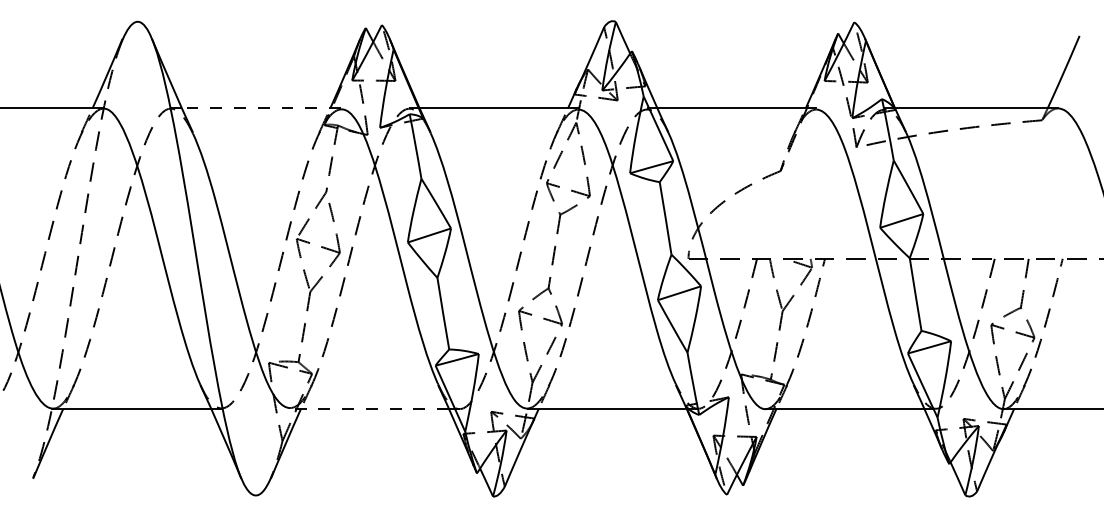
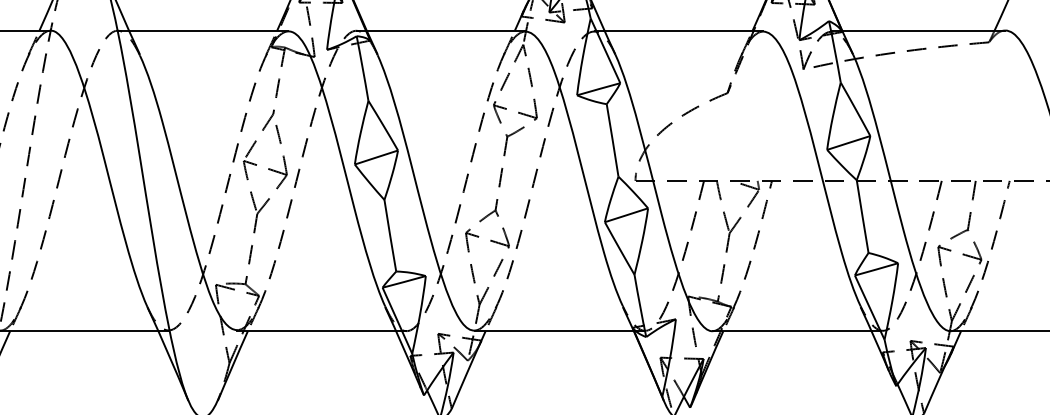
line: (261, 108) -> (208, 30), dashed -> solid
line: (369, 409) -> (316, 331), dashed -> solid

